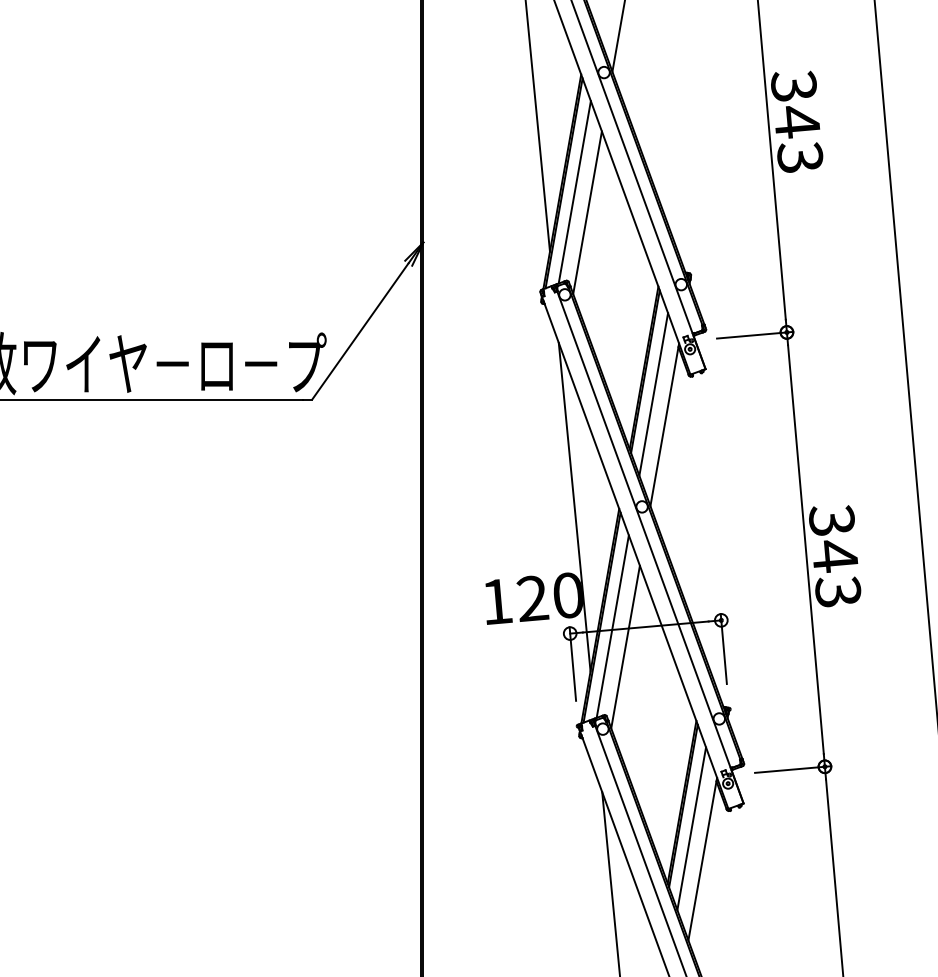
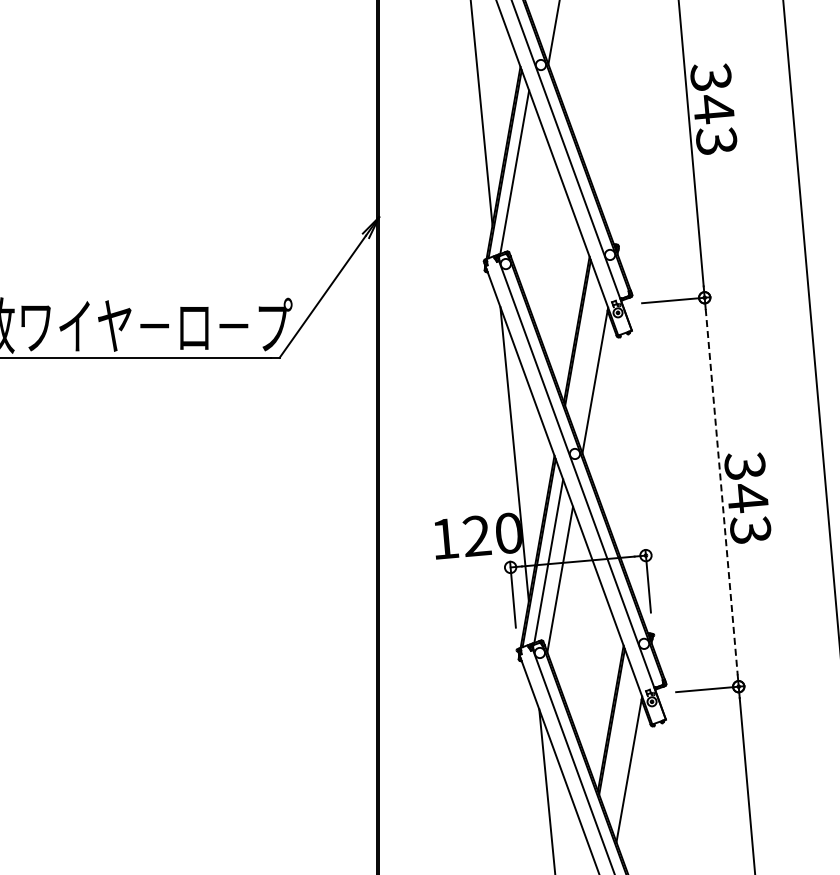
line: (587, 212) -> (526, 190), removed
line: (653, 394) -> (585, 353), removed
line: (805, 549) -> (721, 492), solid -> dashed
line: (691, 829) -> (619, 742), removed

